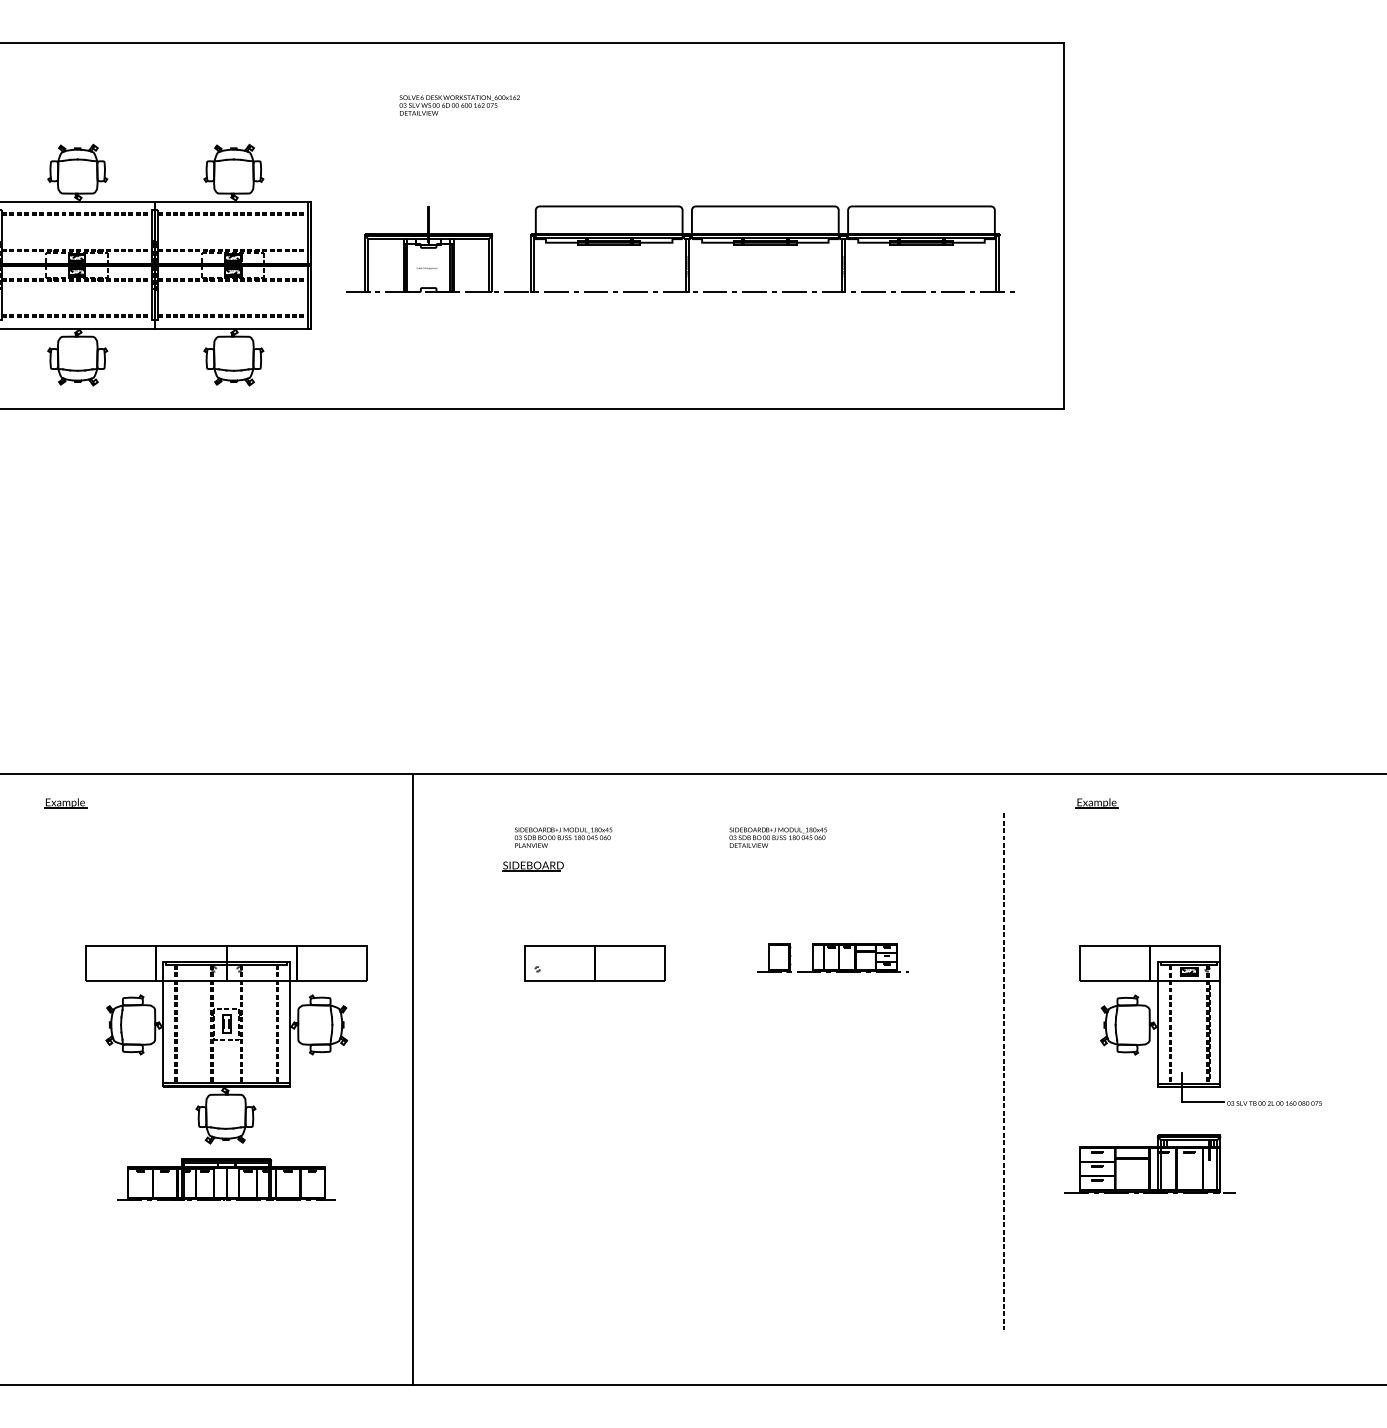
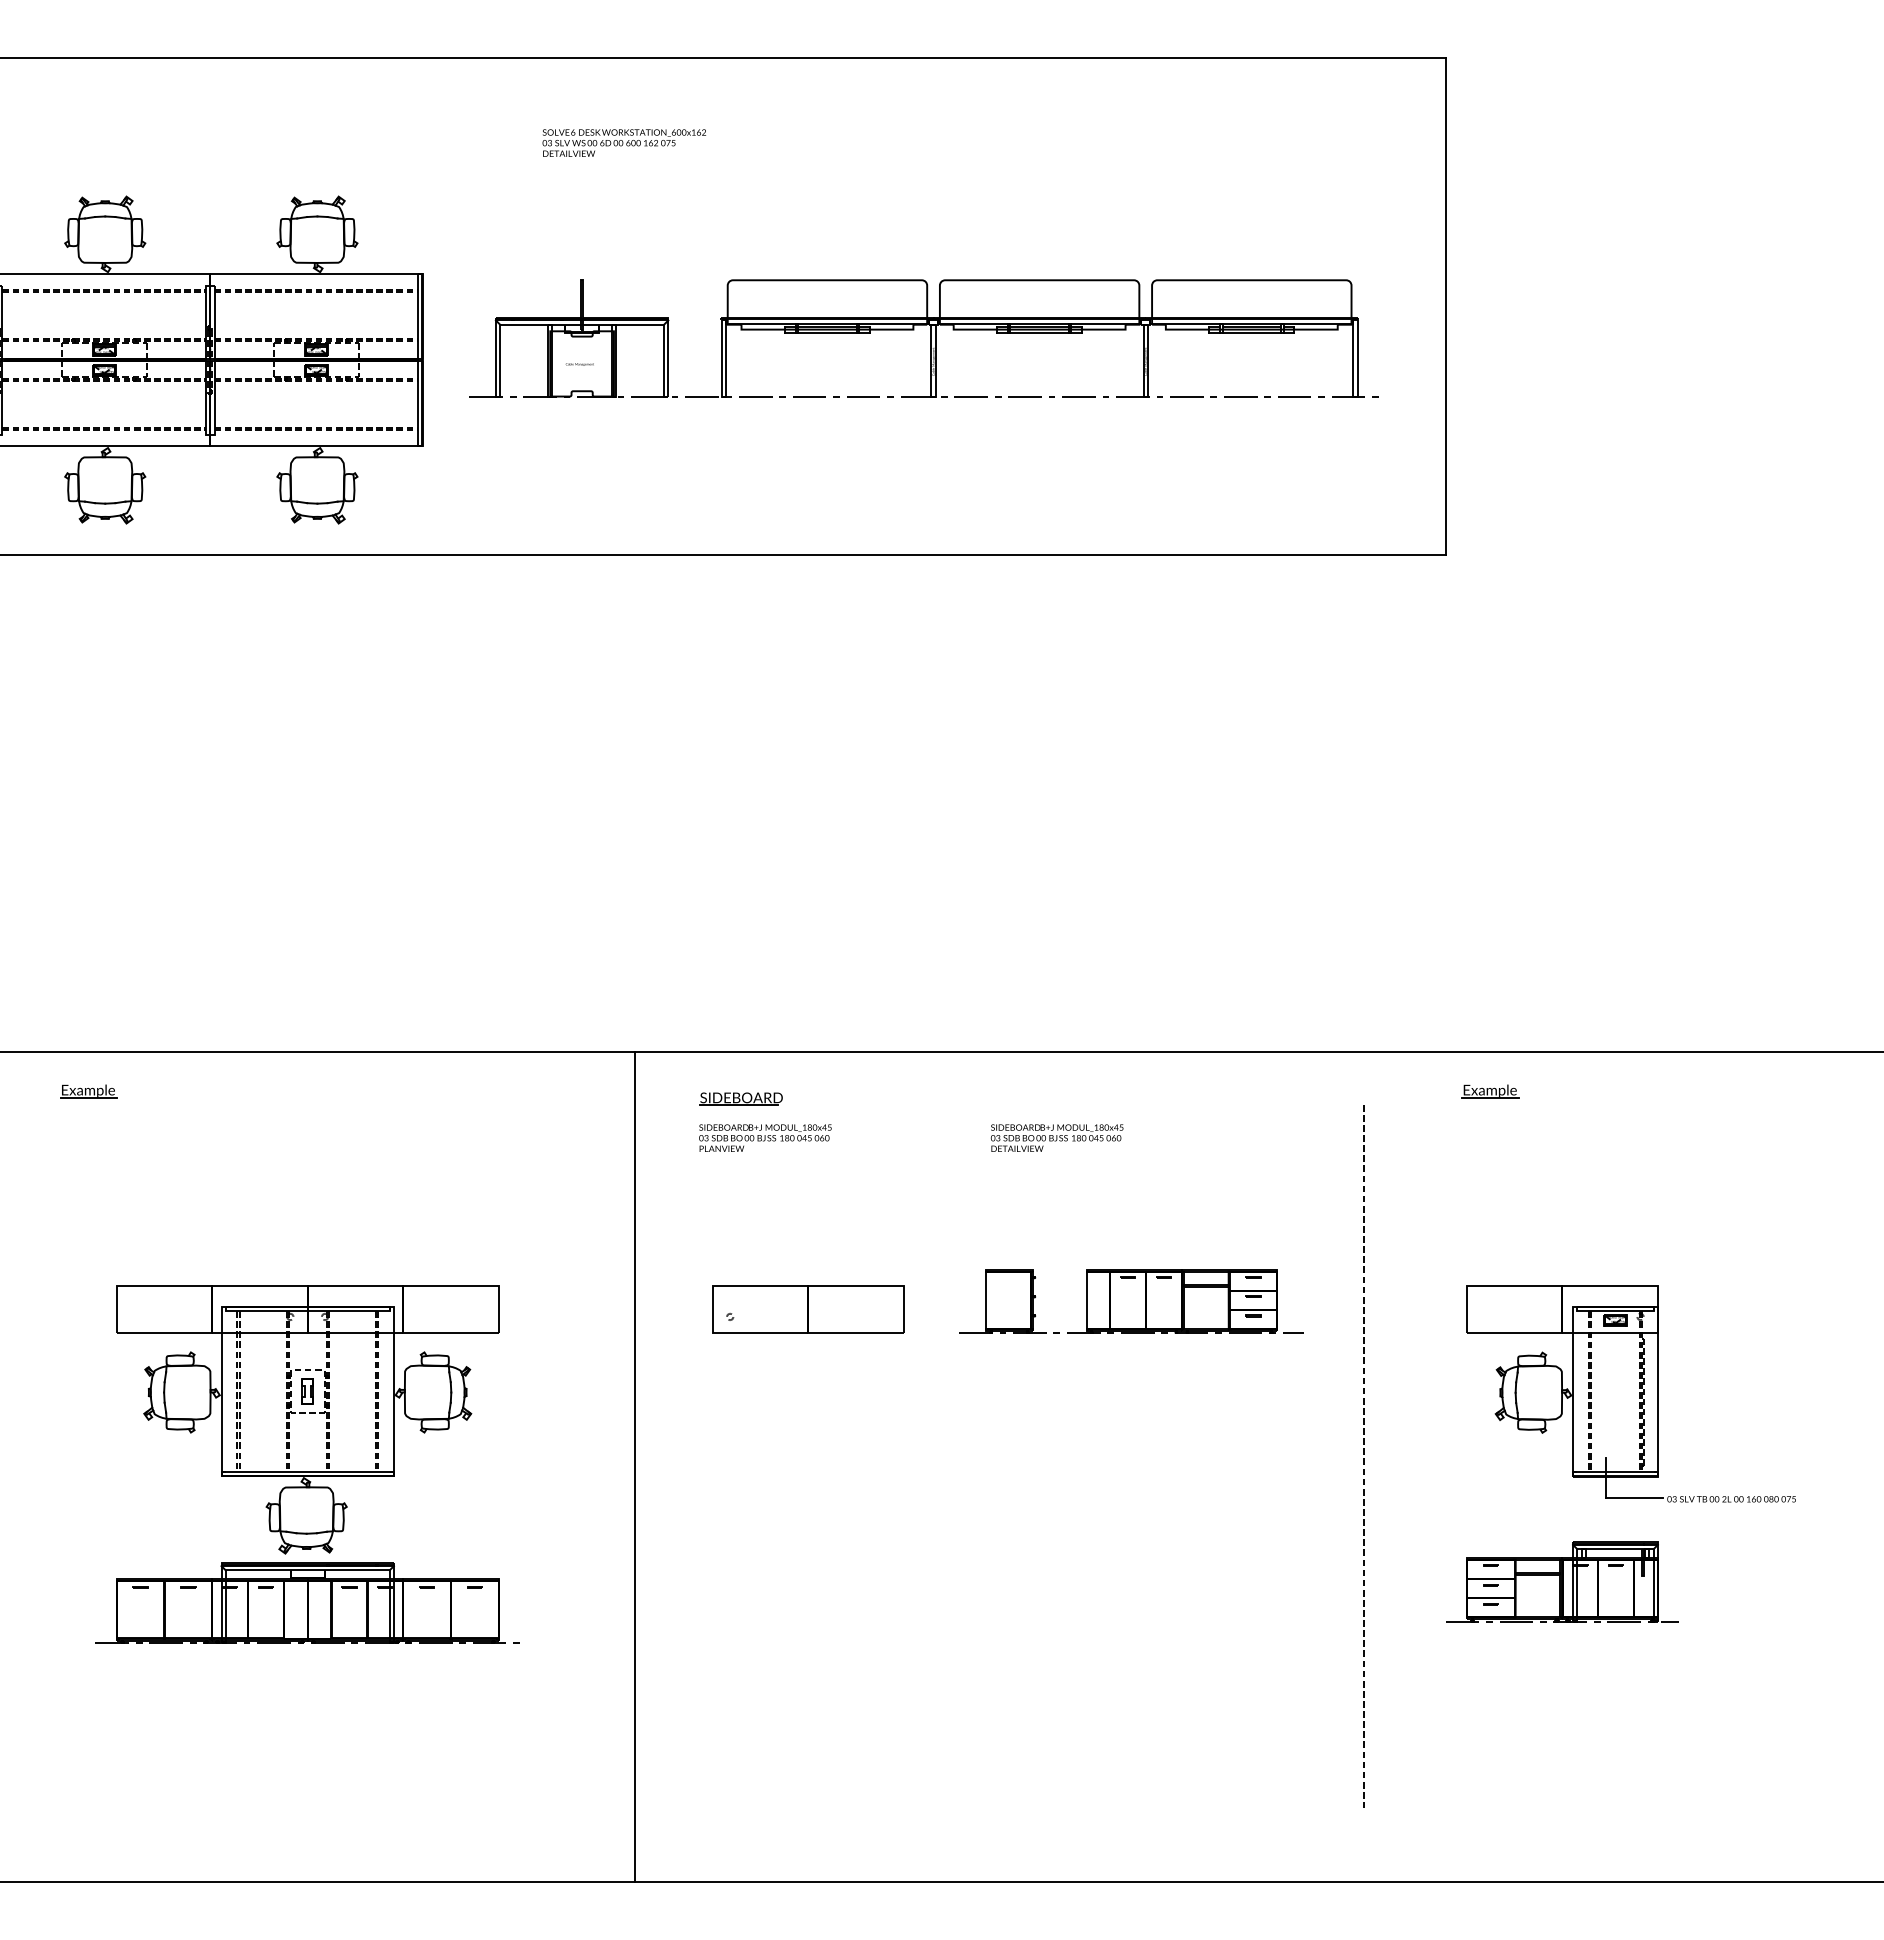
part: (532, 865) -> (740, 1098), moved
part: (832, 957) -> (1131, 1301), size x1.67
line: (412, 1079) -> (634, 1466), moved
part: (226, 1179) -> (307, 1602), size x1.43

